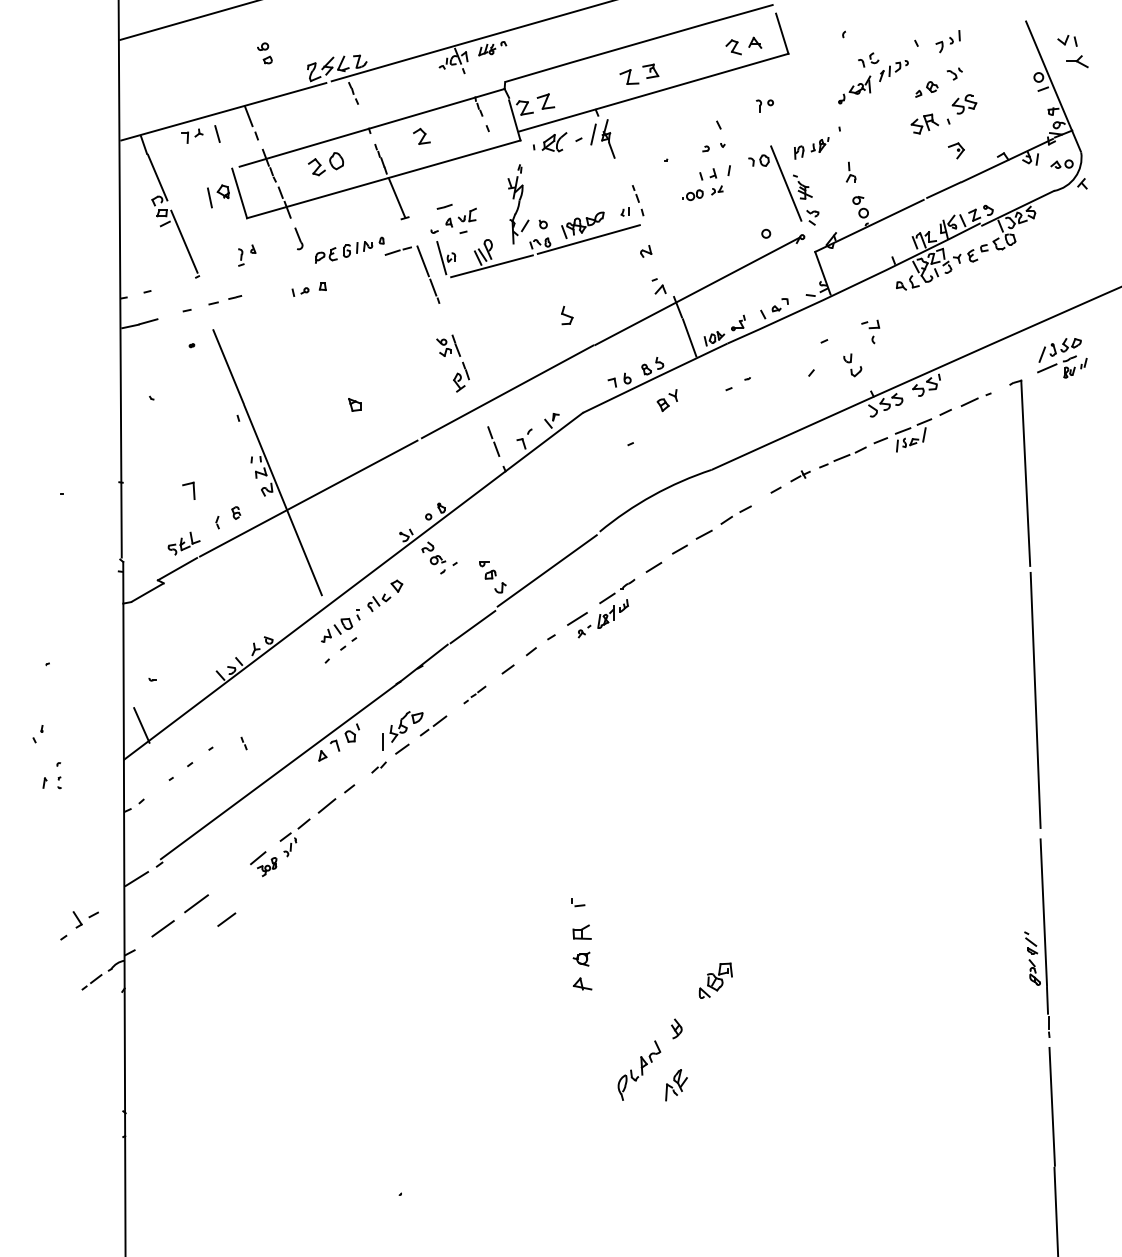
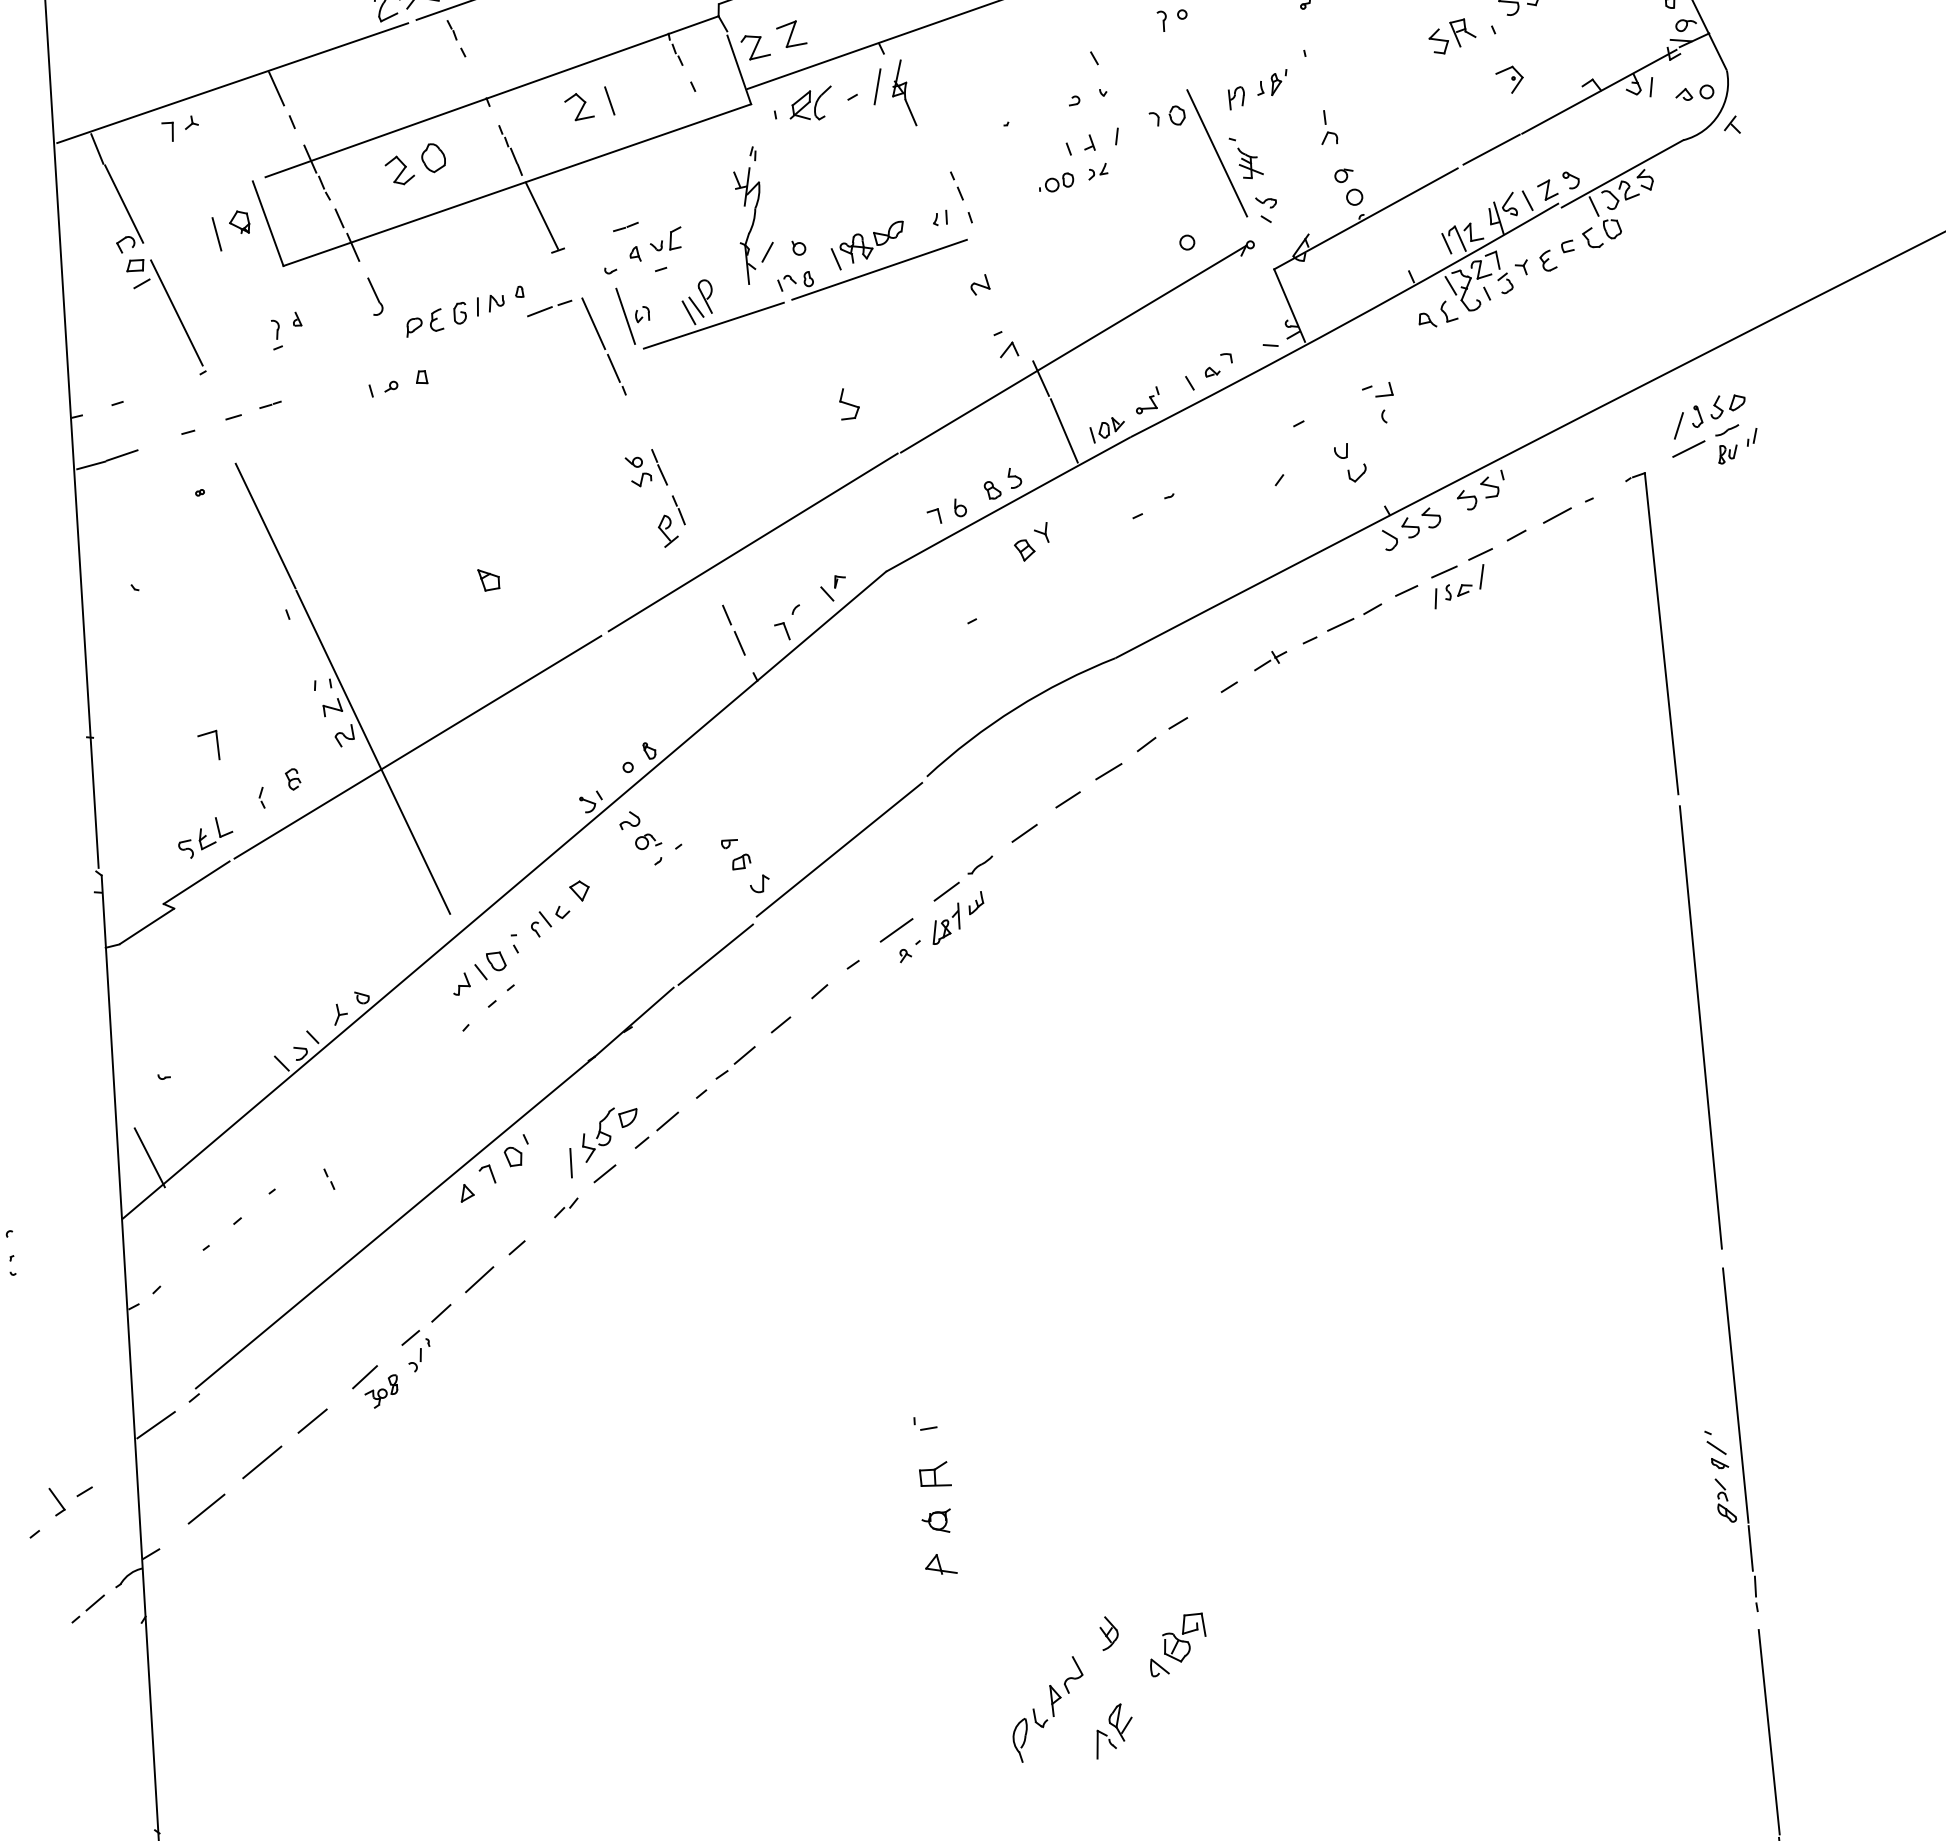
line: (217, 133) -> (609, 100), moved
part: (474, 694) -> (725, 1071), size x1.67
line: (226, 919) -> (312, 1420), moved
part: (715, 980) -> (1177, 1644), moved

